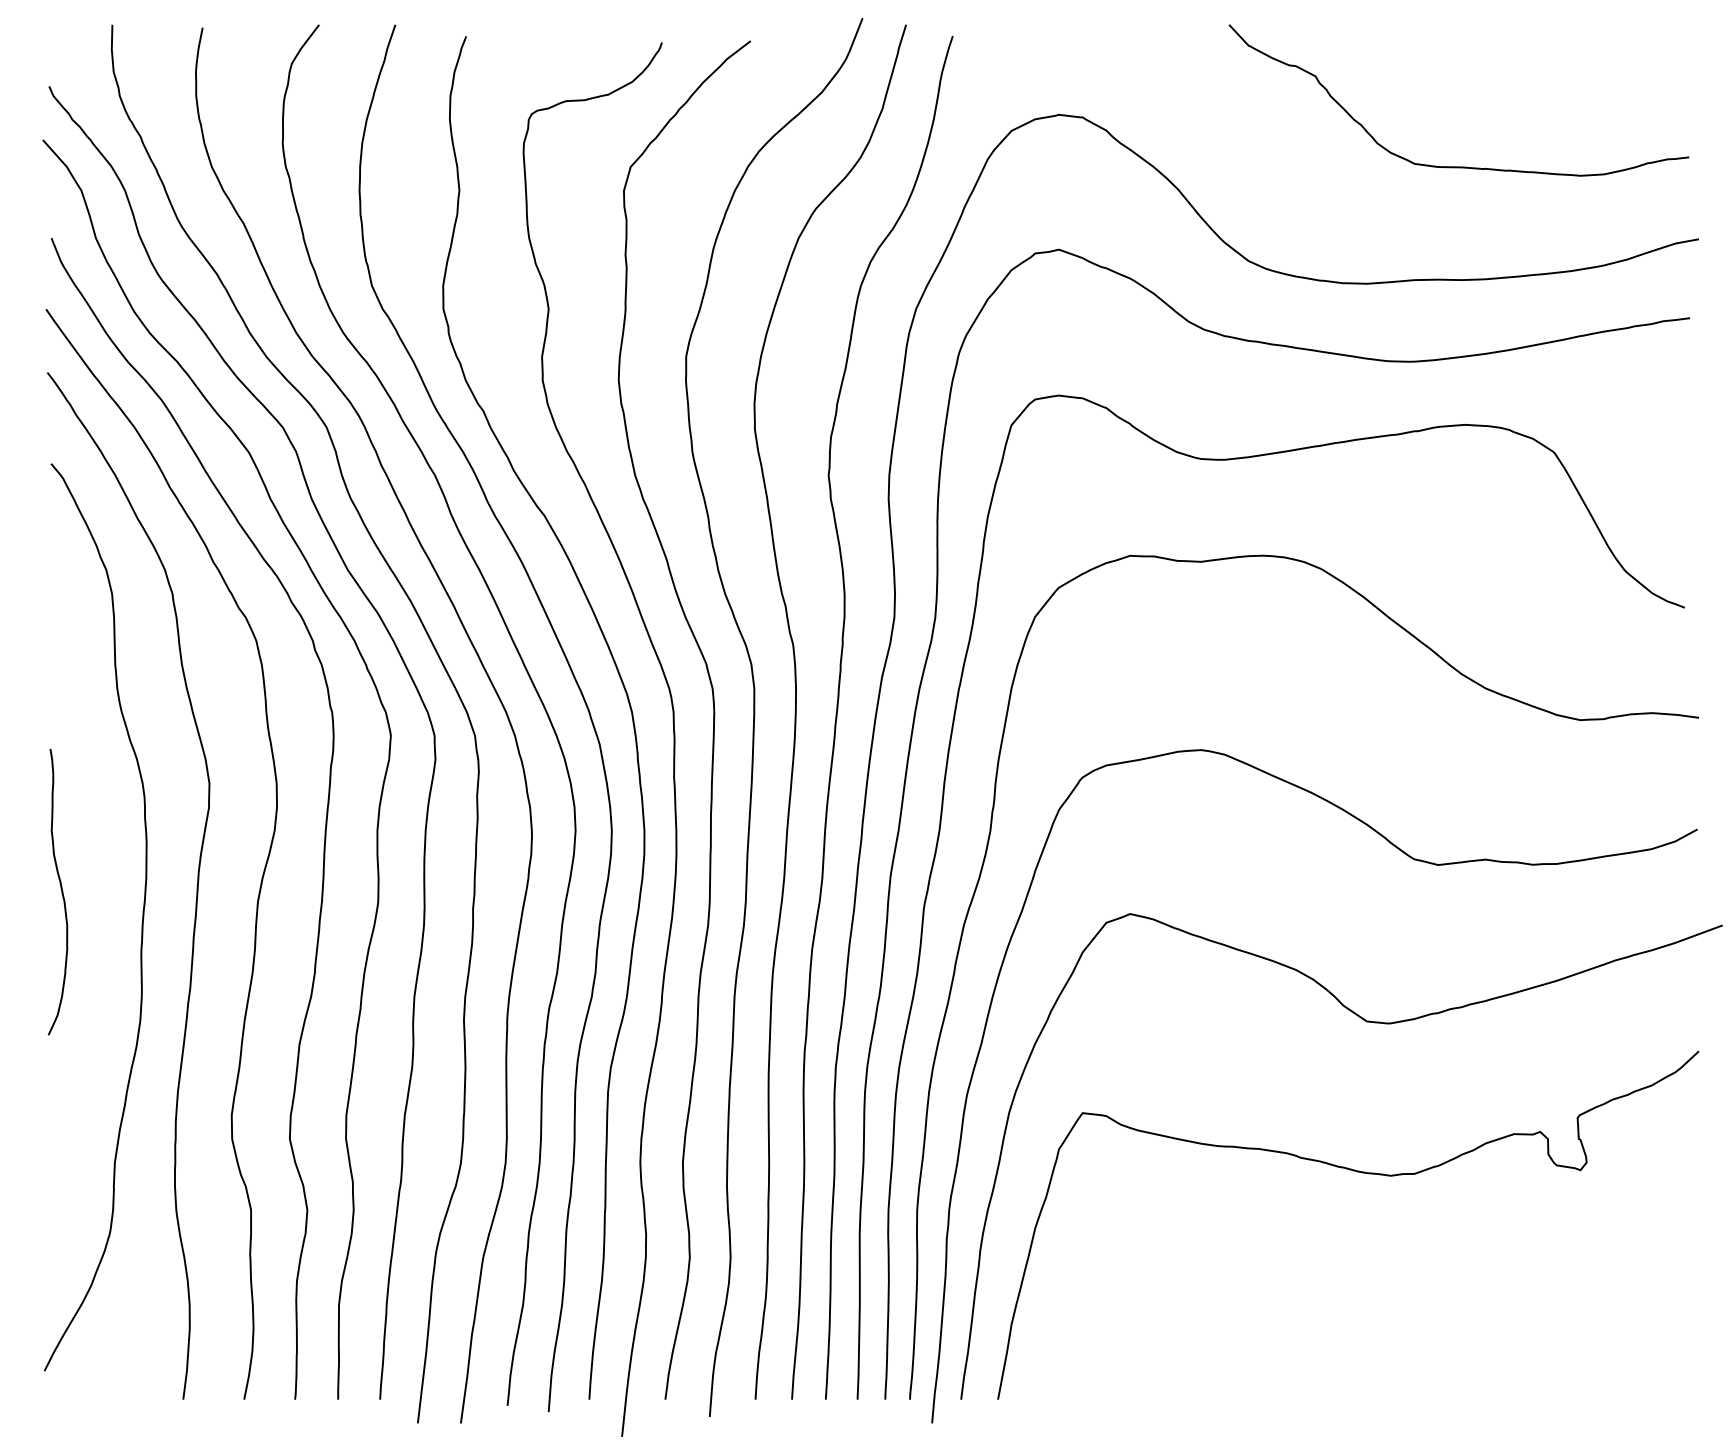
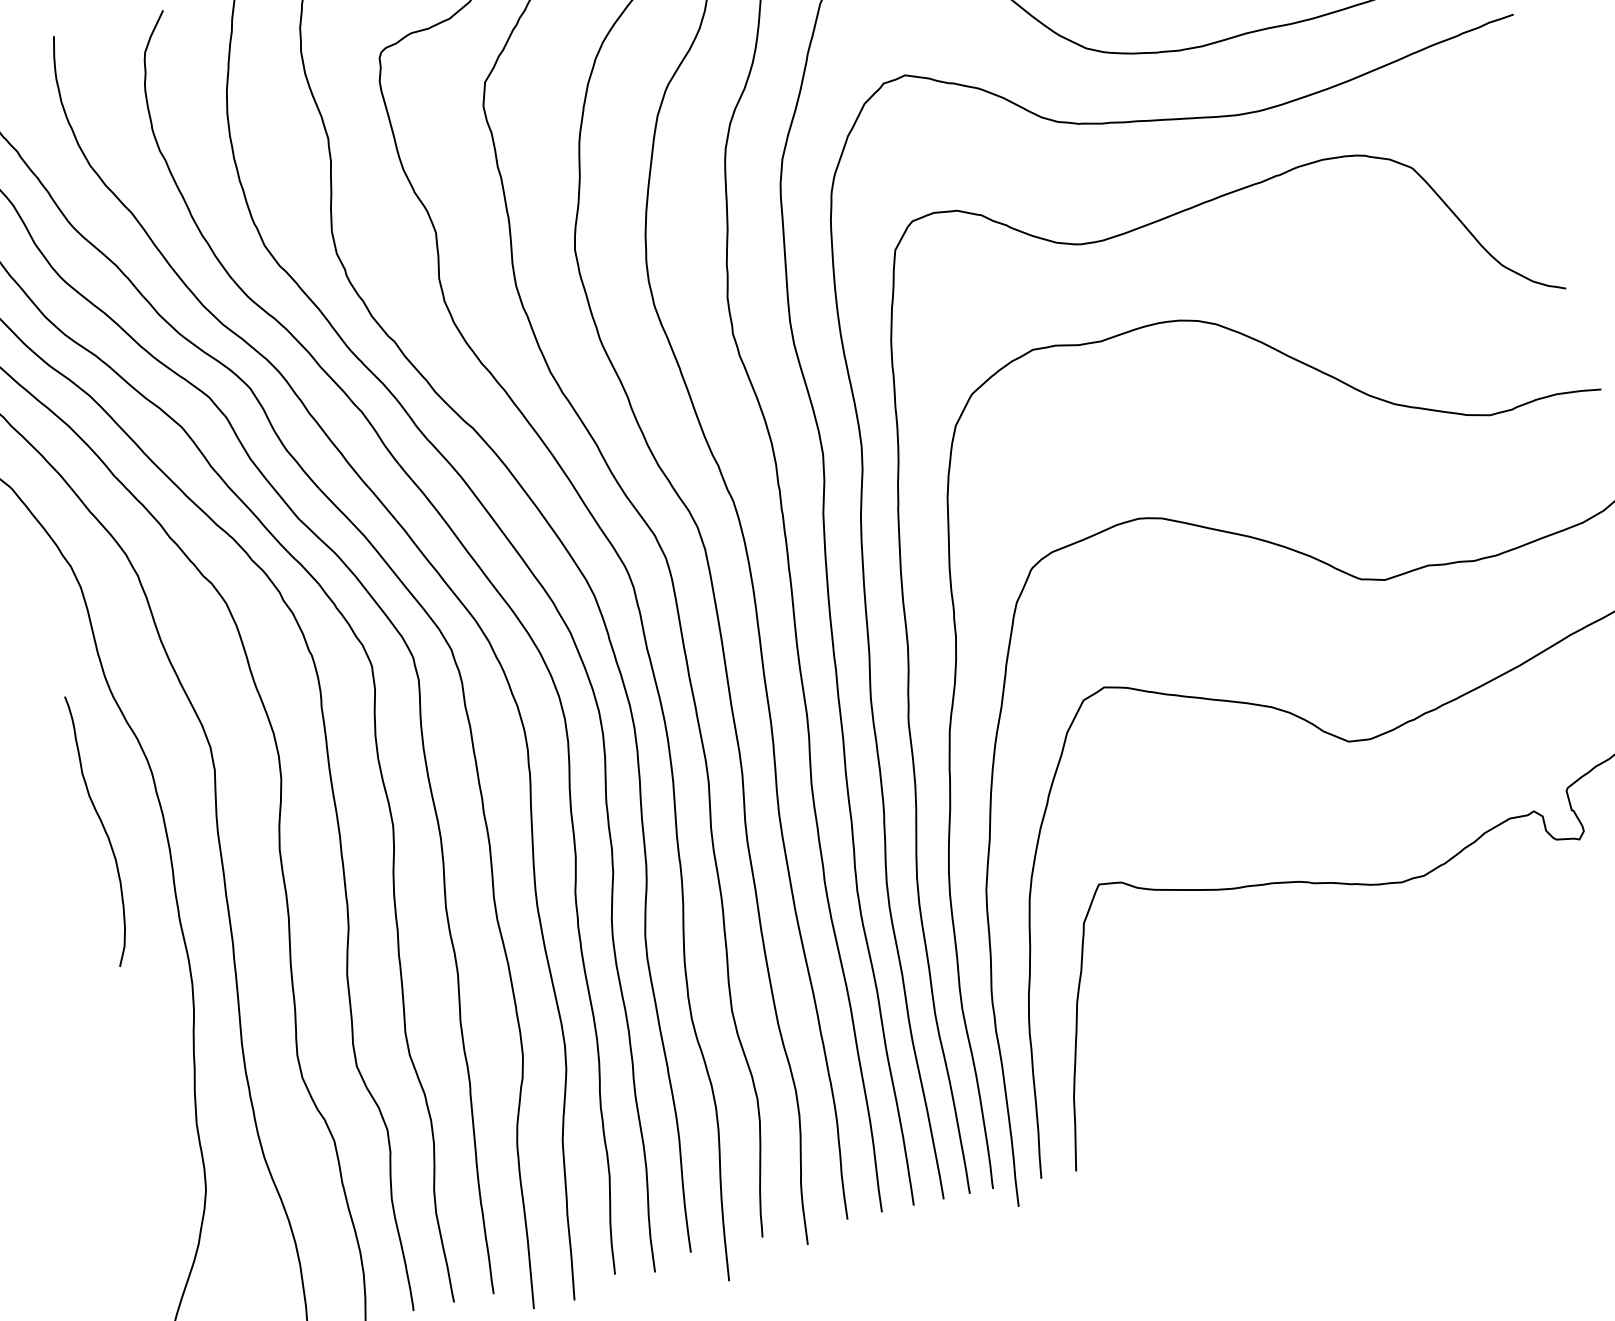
curve: (61, 892) -> (103, 829), moved

